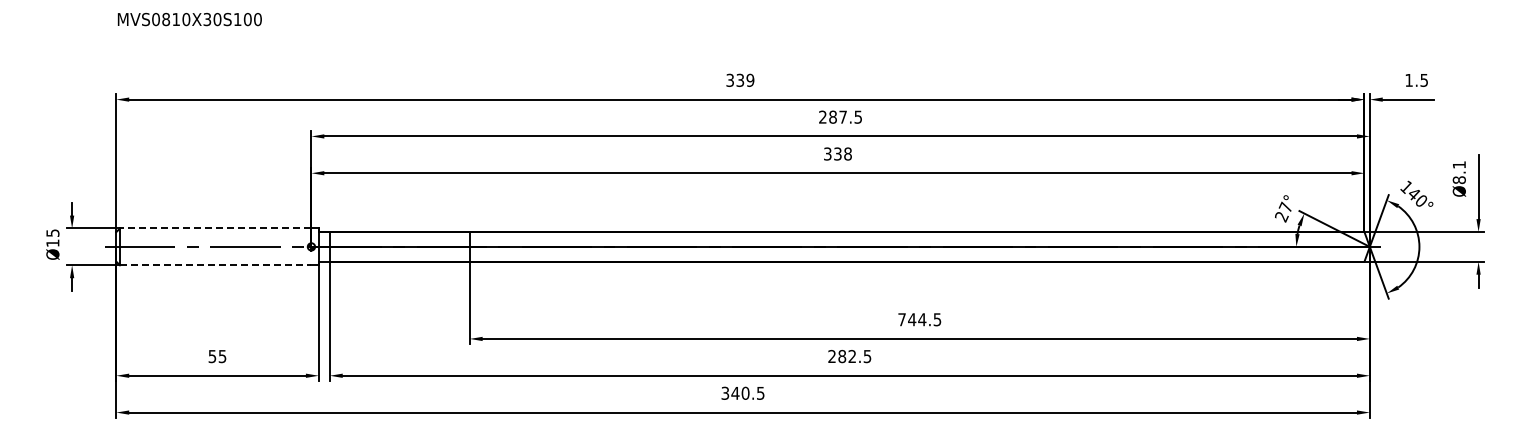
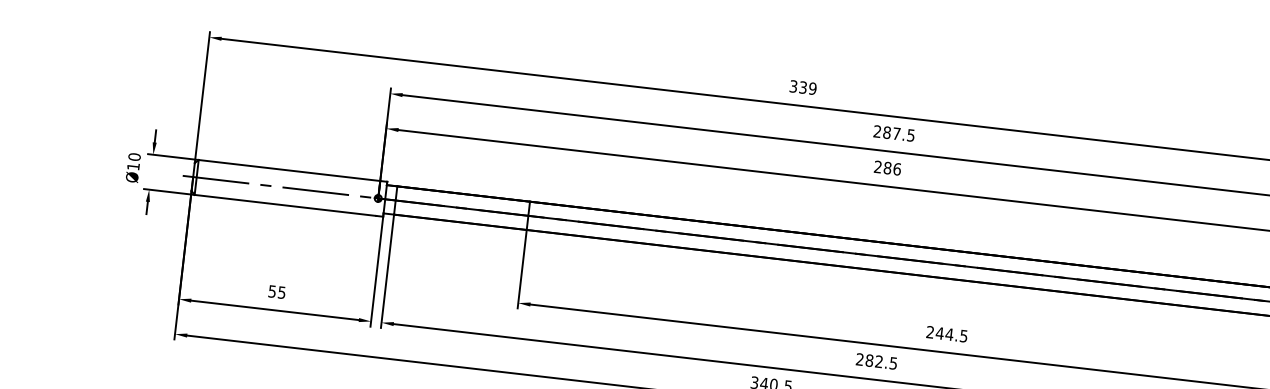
text: (838, 153) -> (888, 167), 338 -> 286
line: (215, 228) -> (289, 170), dashed -> solid
text: (52, 233) -> (134, 157), Ø15 -> Ø10
line: (215, 265) -> (285, 205), dashed -> solid
text: (901, 319) -> (929, 332), 744.5 -> 244.5

